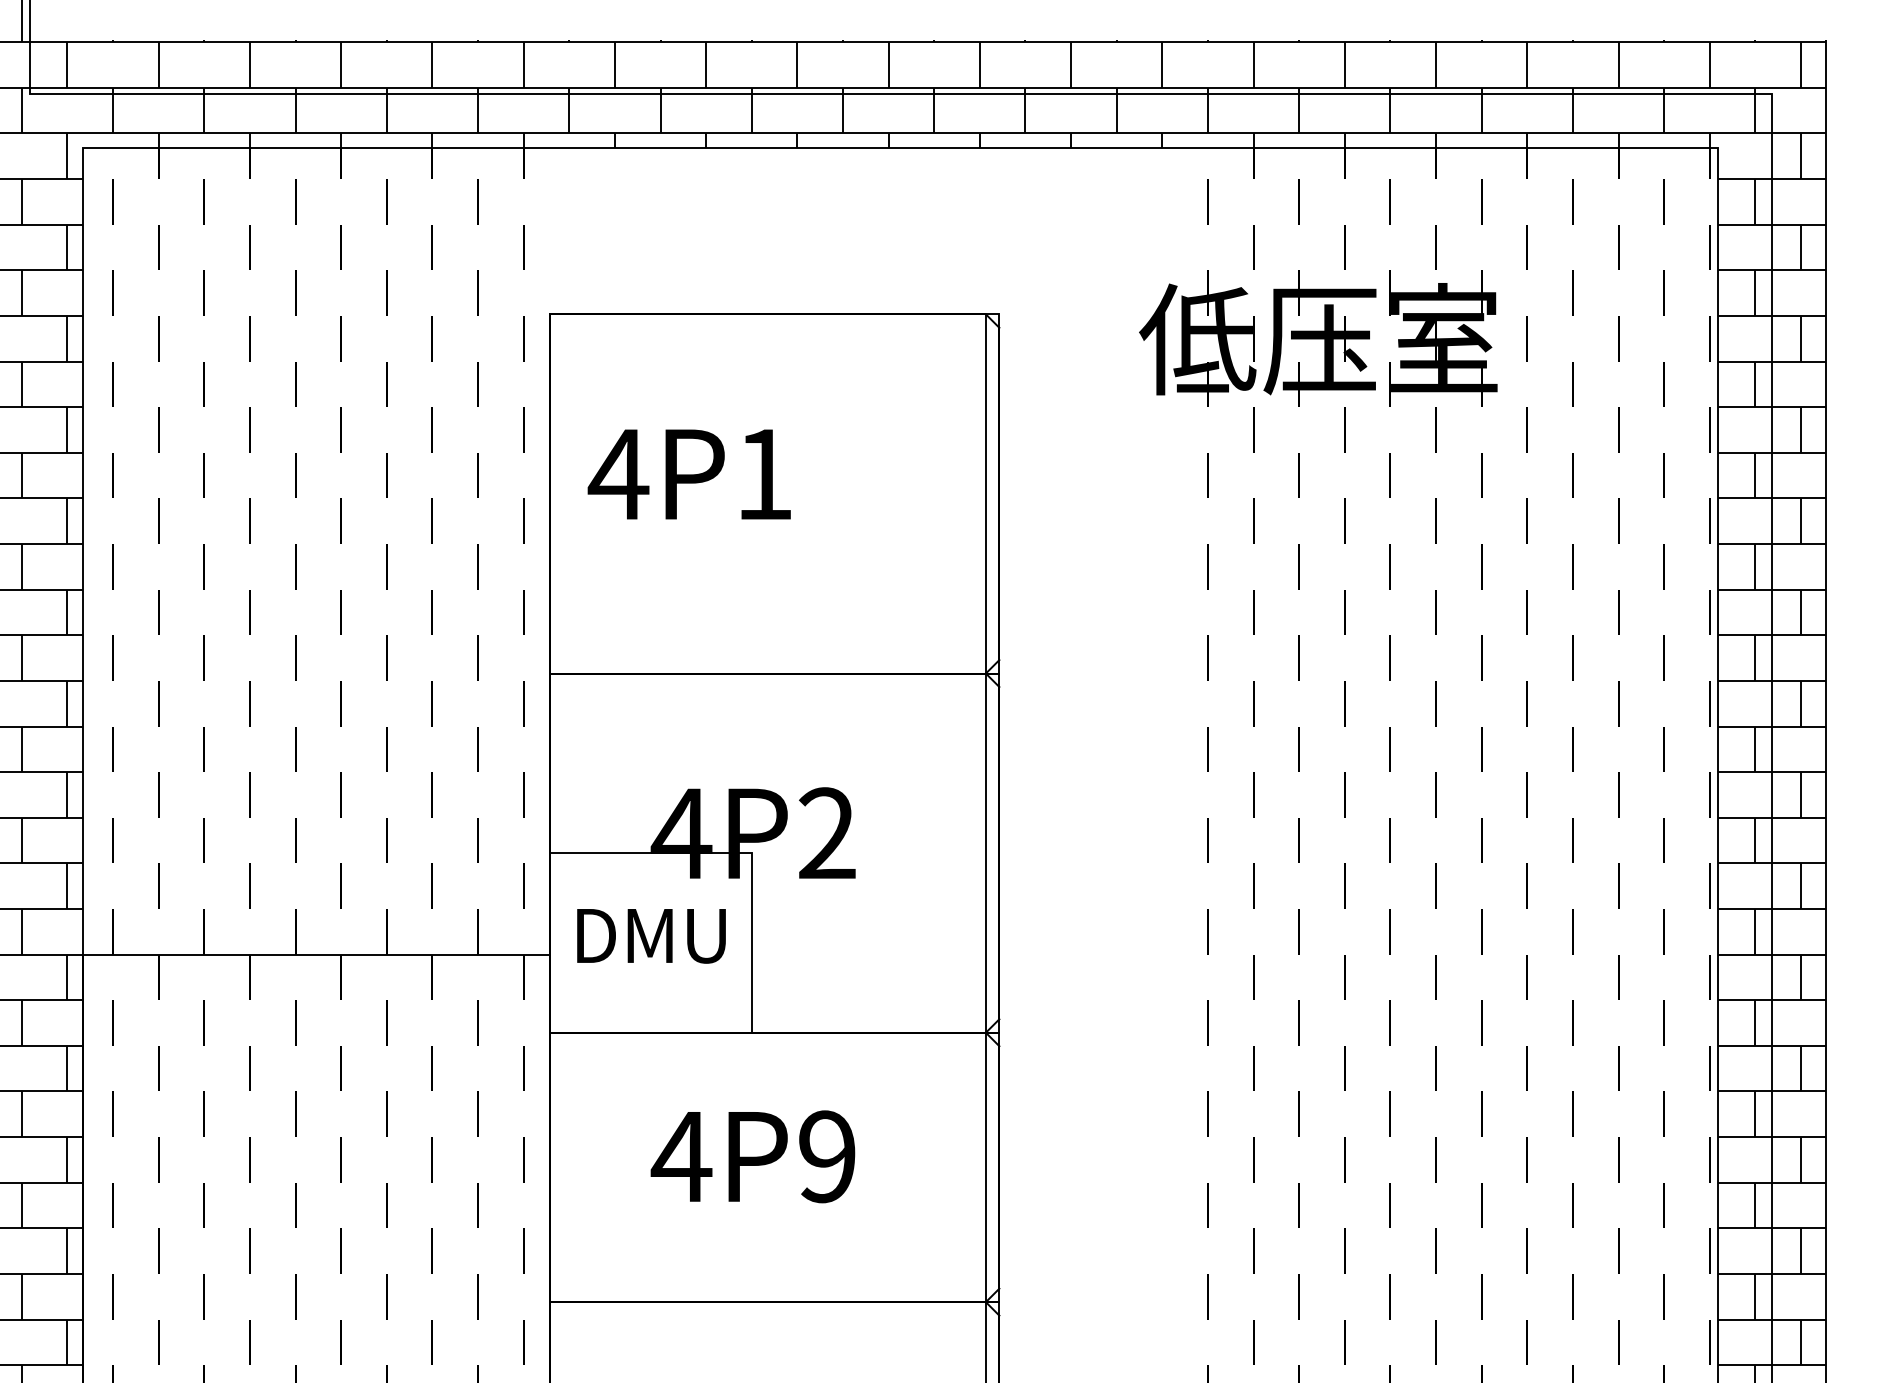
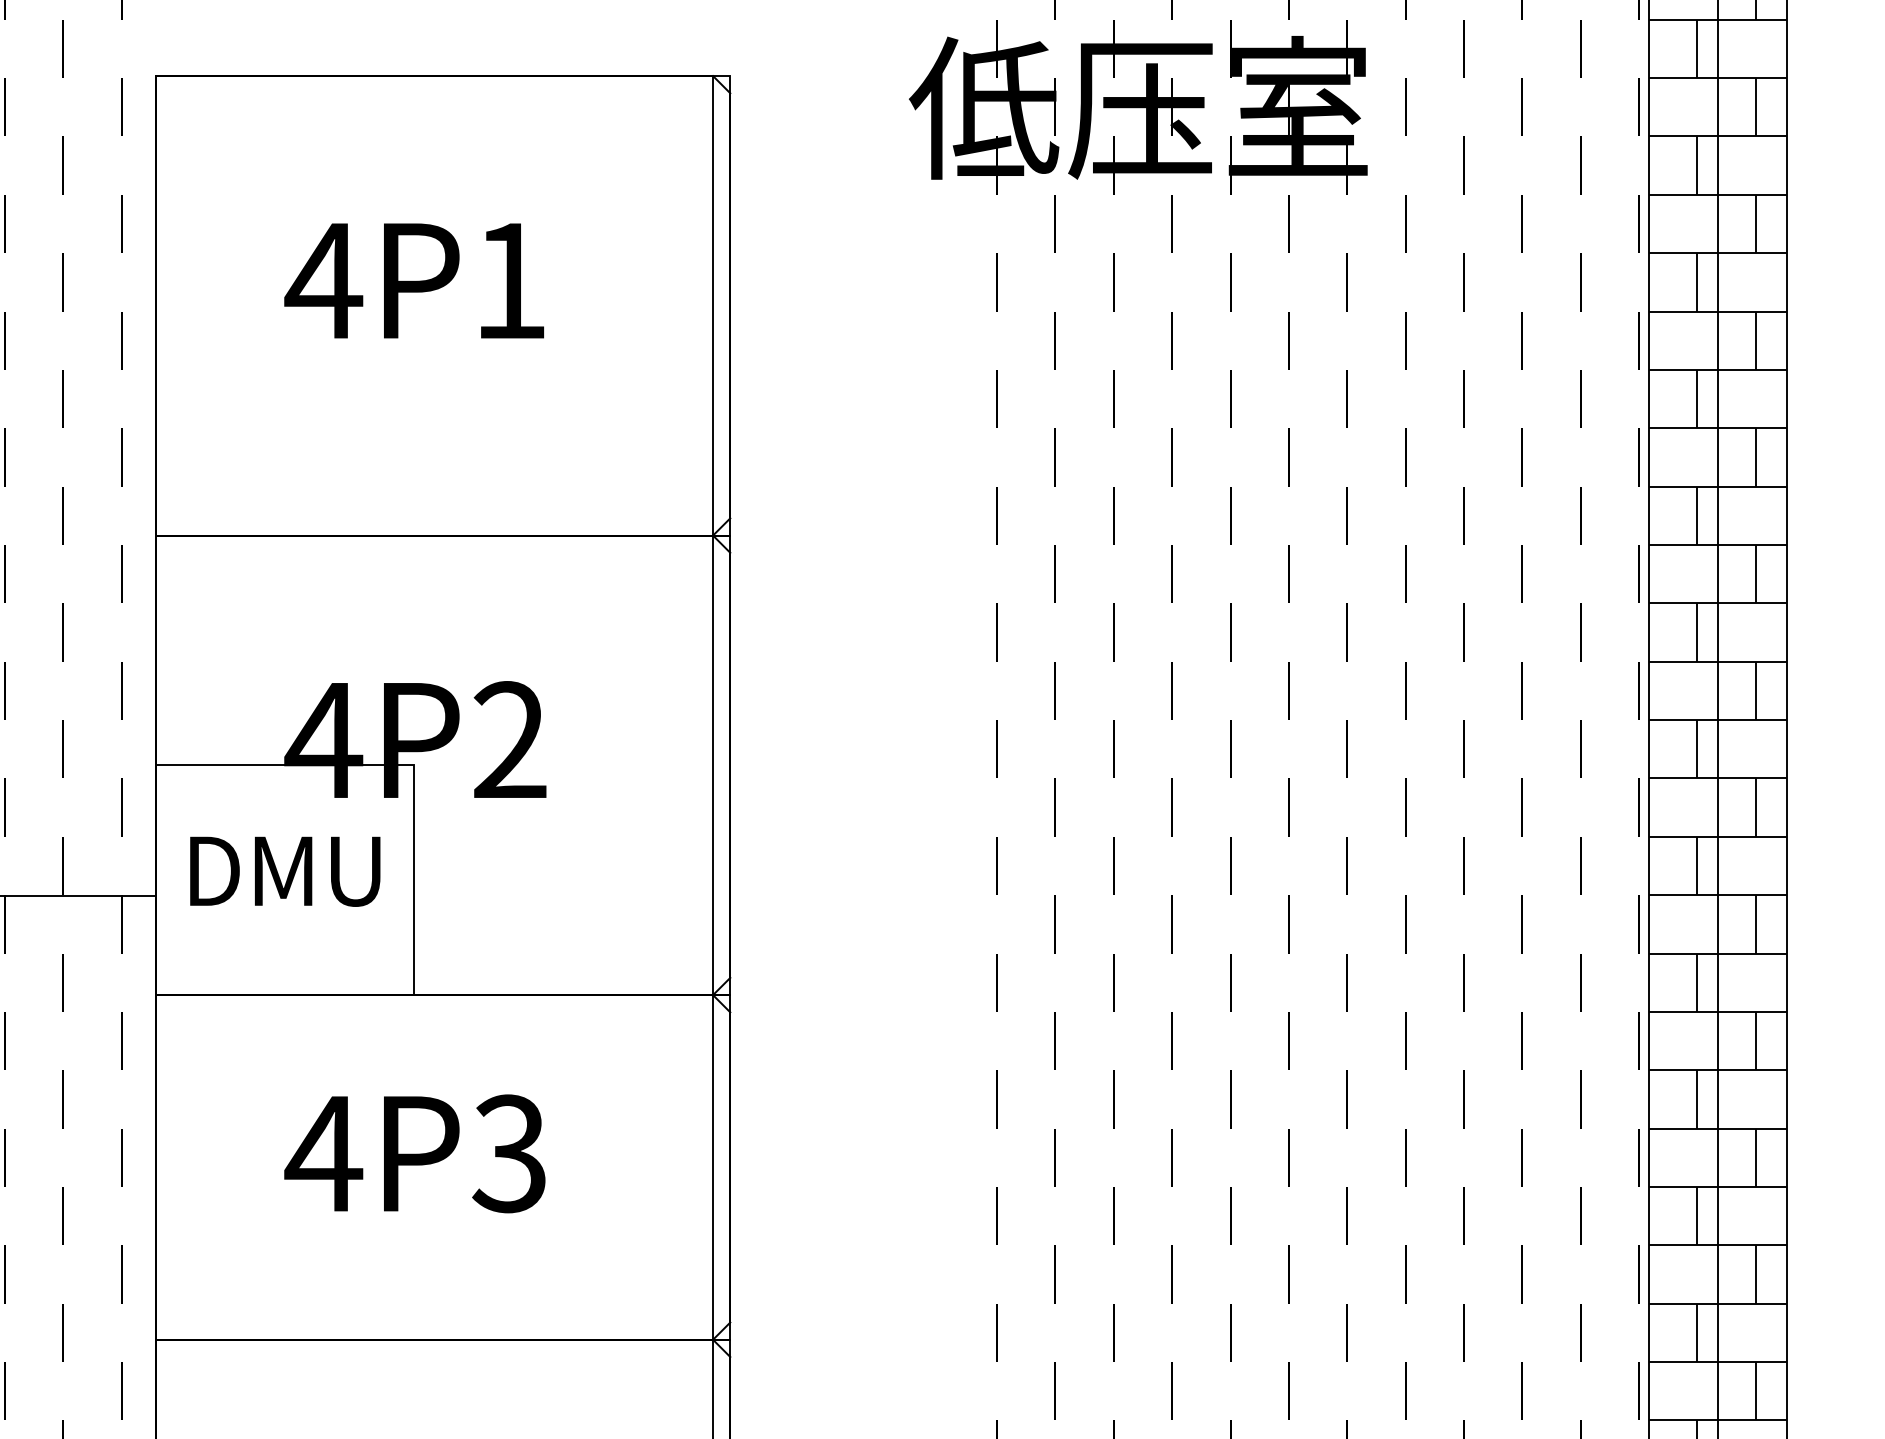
text: (688, 474) -> (413, 280), moved
text: (826, 1156) -> (509, 1153), 4P9 -> 4P3

